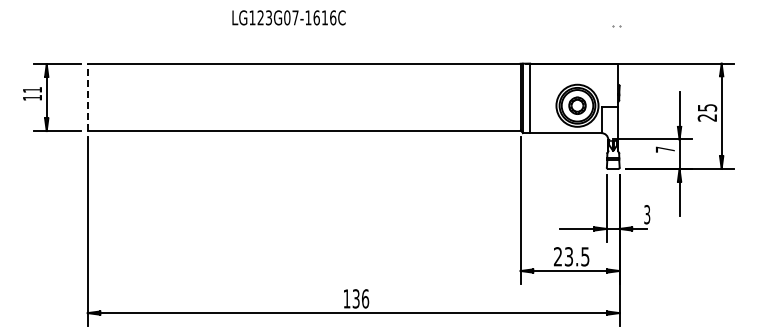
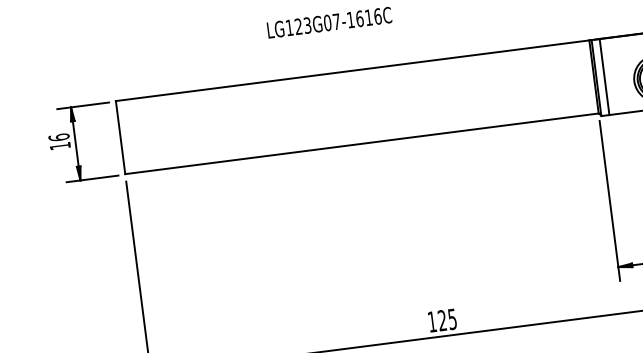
text: (32, 89) -> (59, 137), 11 -> 16
line: (87, 96) -> (120, 136), dashed -> solid
text: (360, 298) -> (447, 319), 136 -> 125

